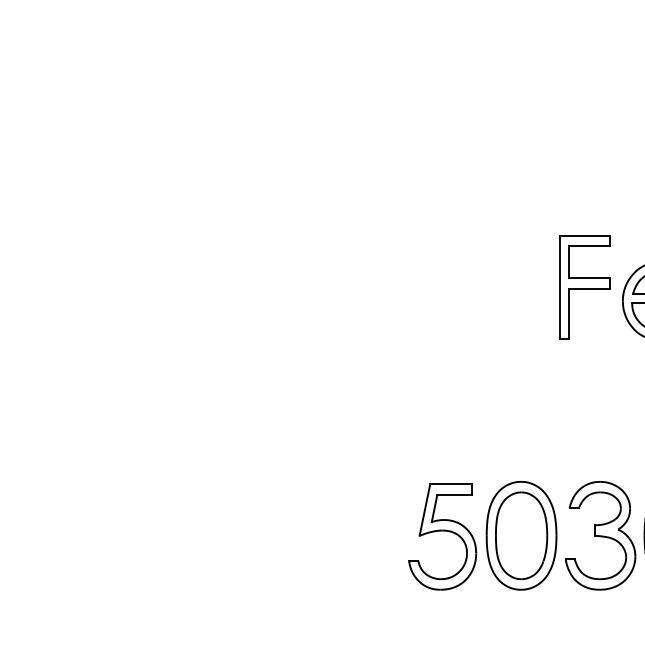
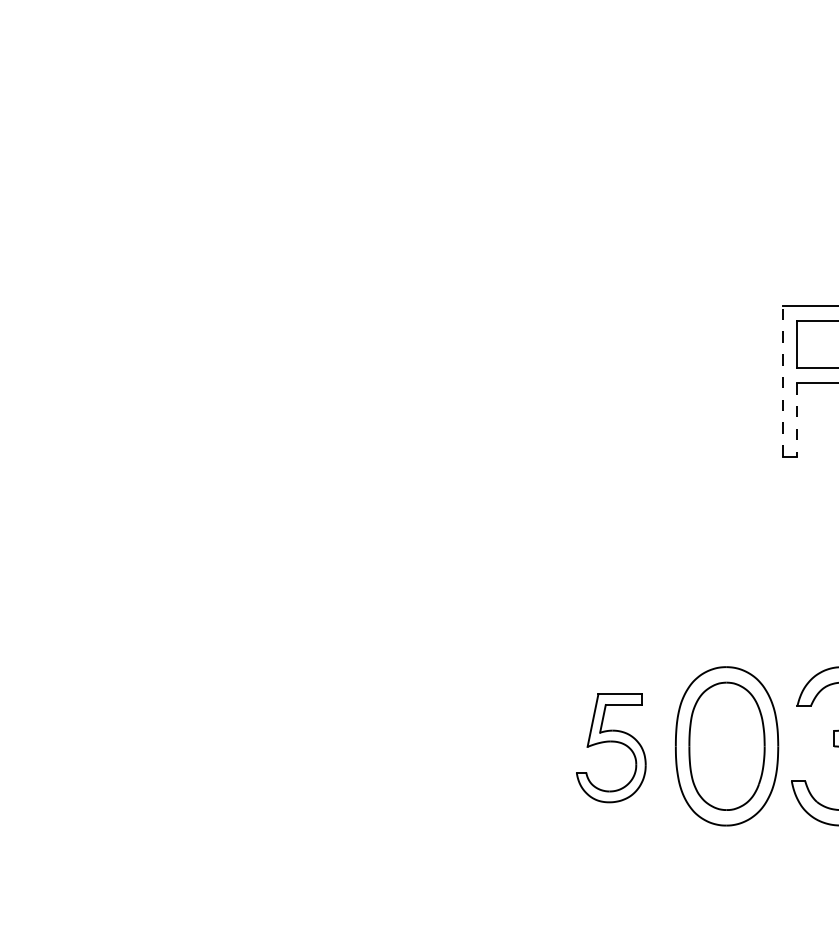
line: (559, 286) -> (782, 380), solid -> dashed
line: (568, 313) -> (795, 419), solid -> dashed
part: (442, 536) -> (610, 747), size x0.7

